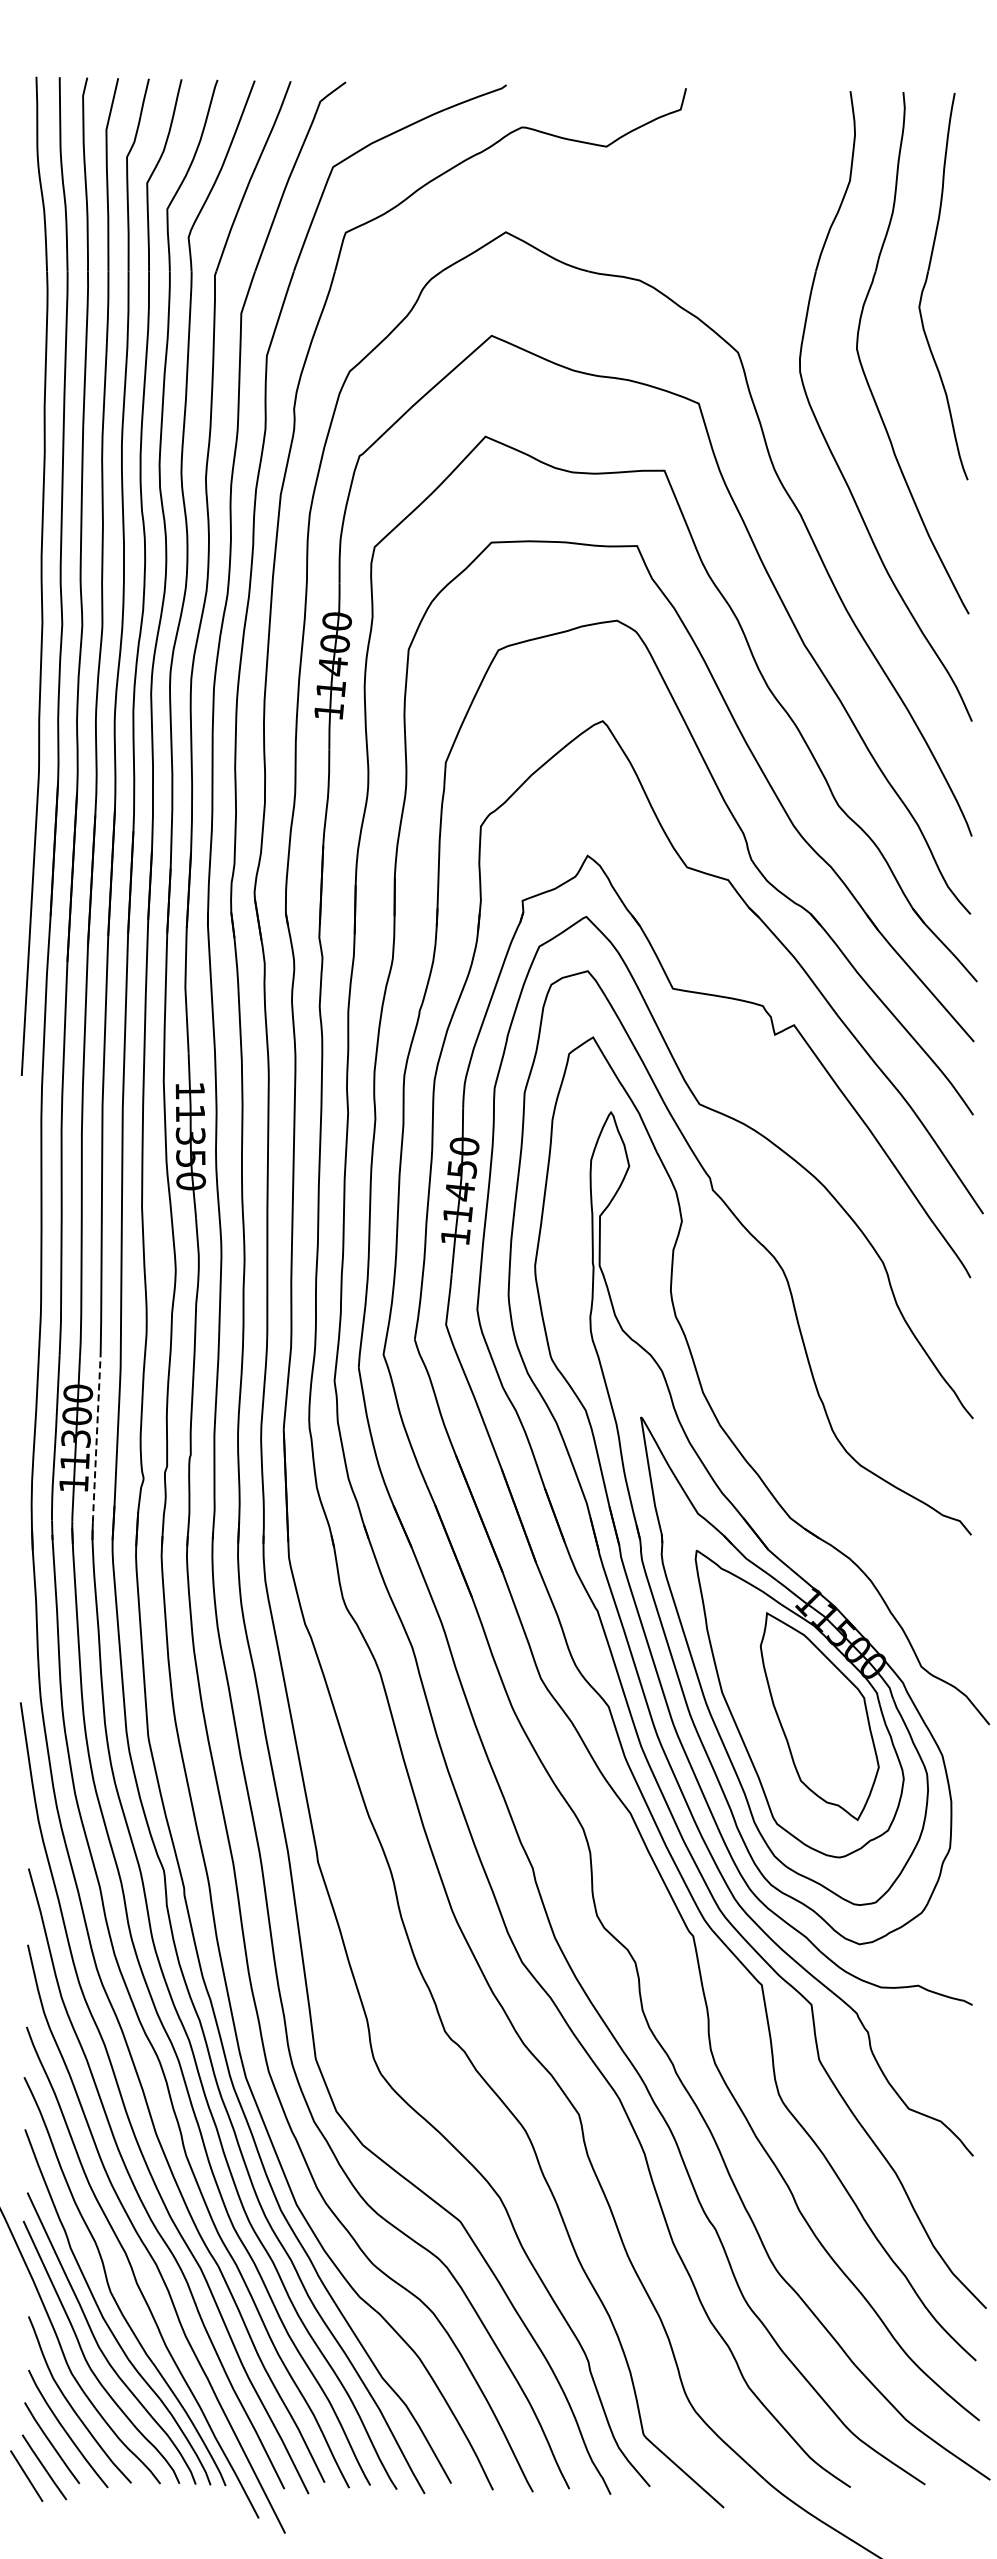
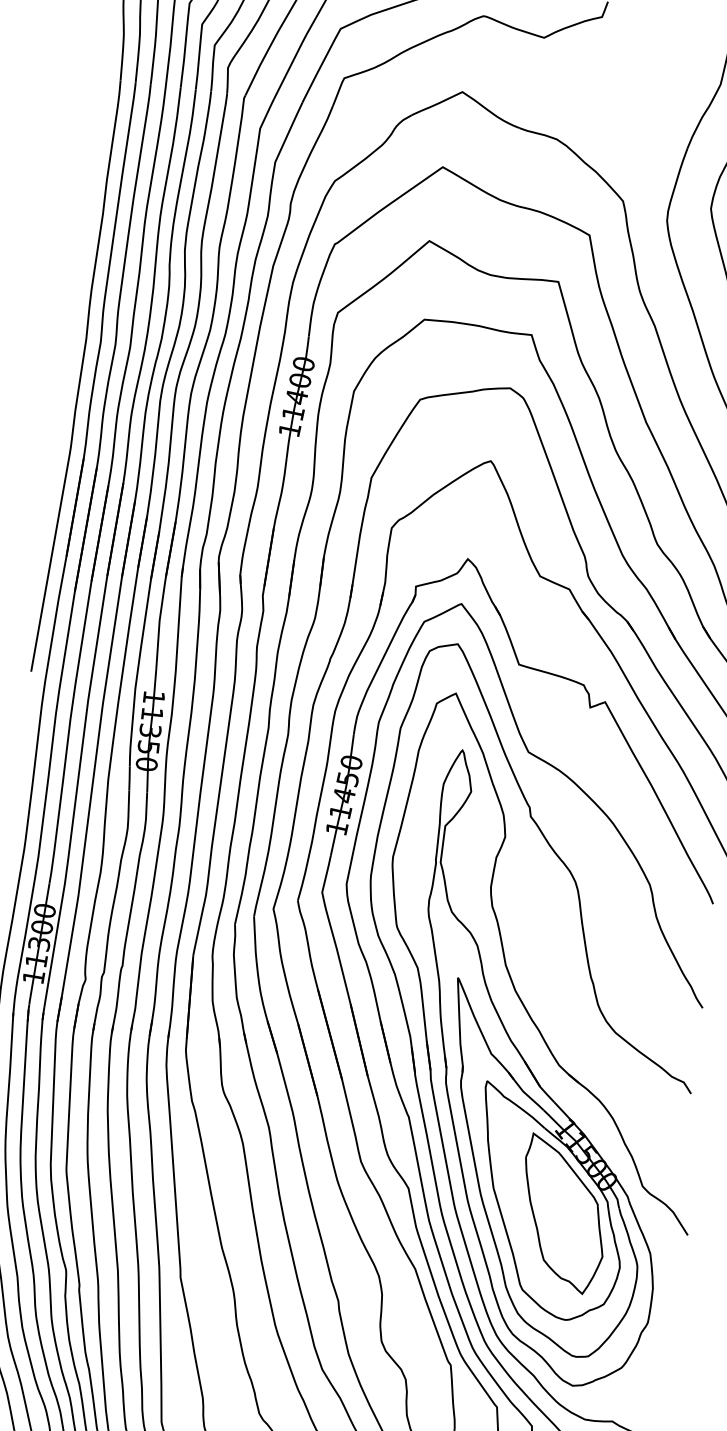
line: (96, 1439) -> (54, 946), dashed -> solid

